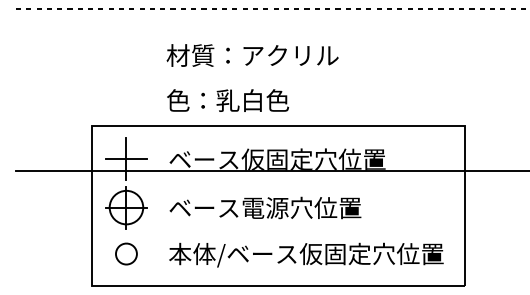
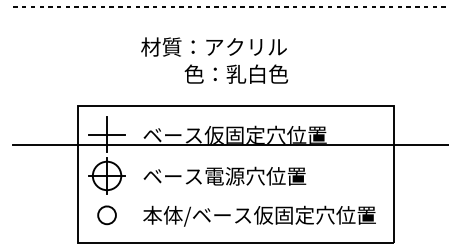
text: (227, 100) -> (235, 74), moved

